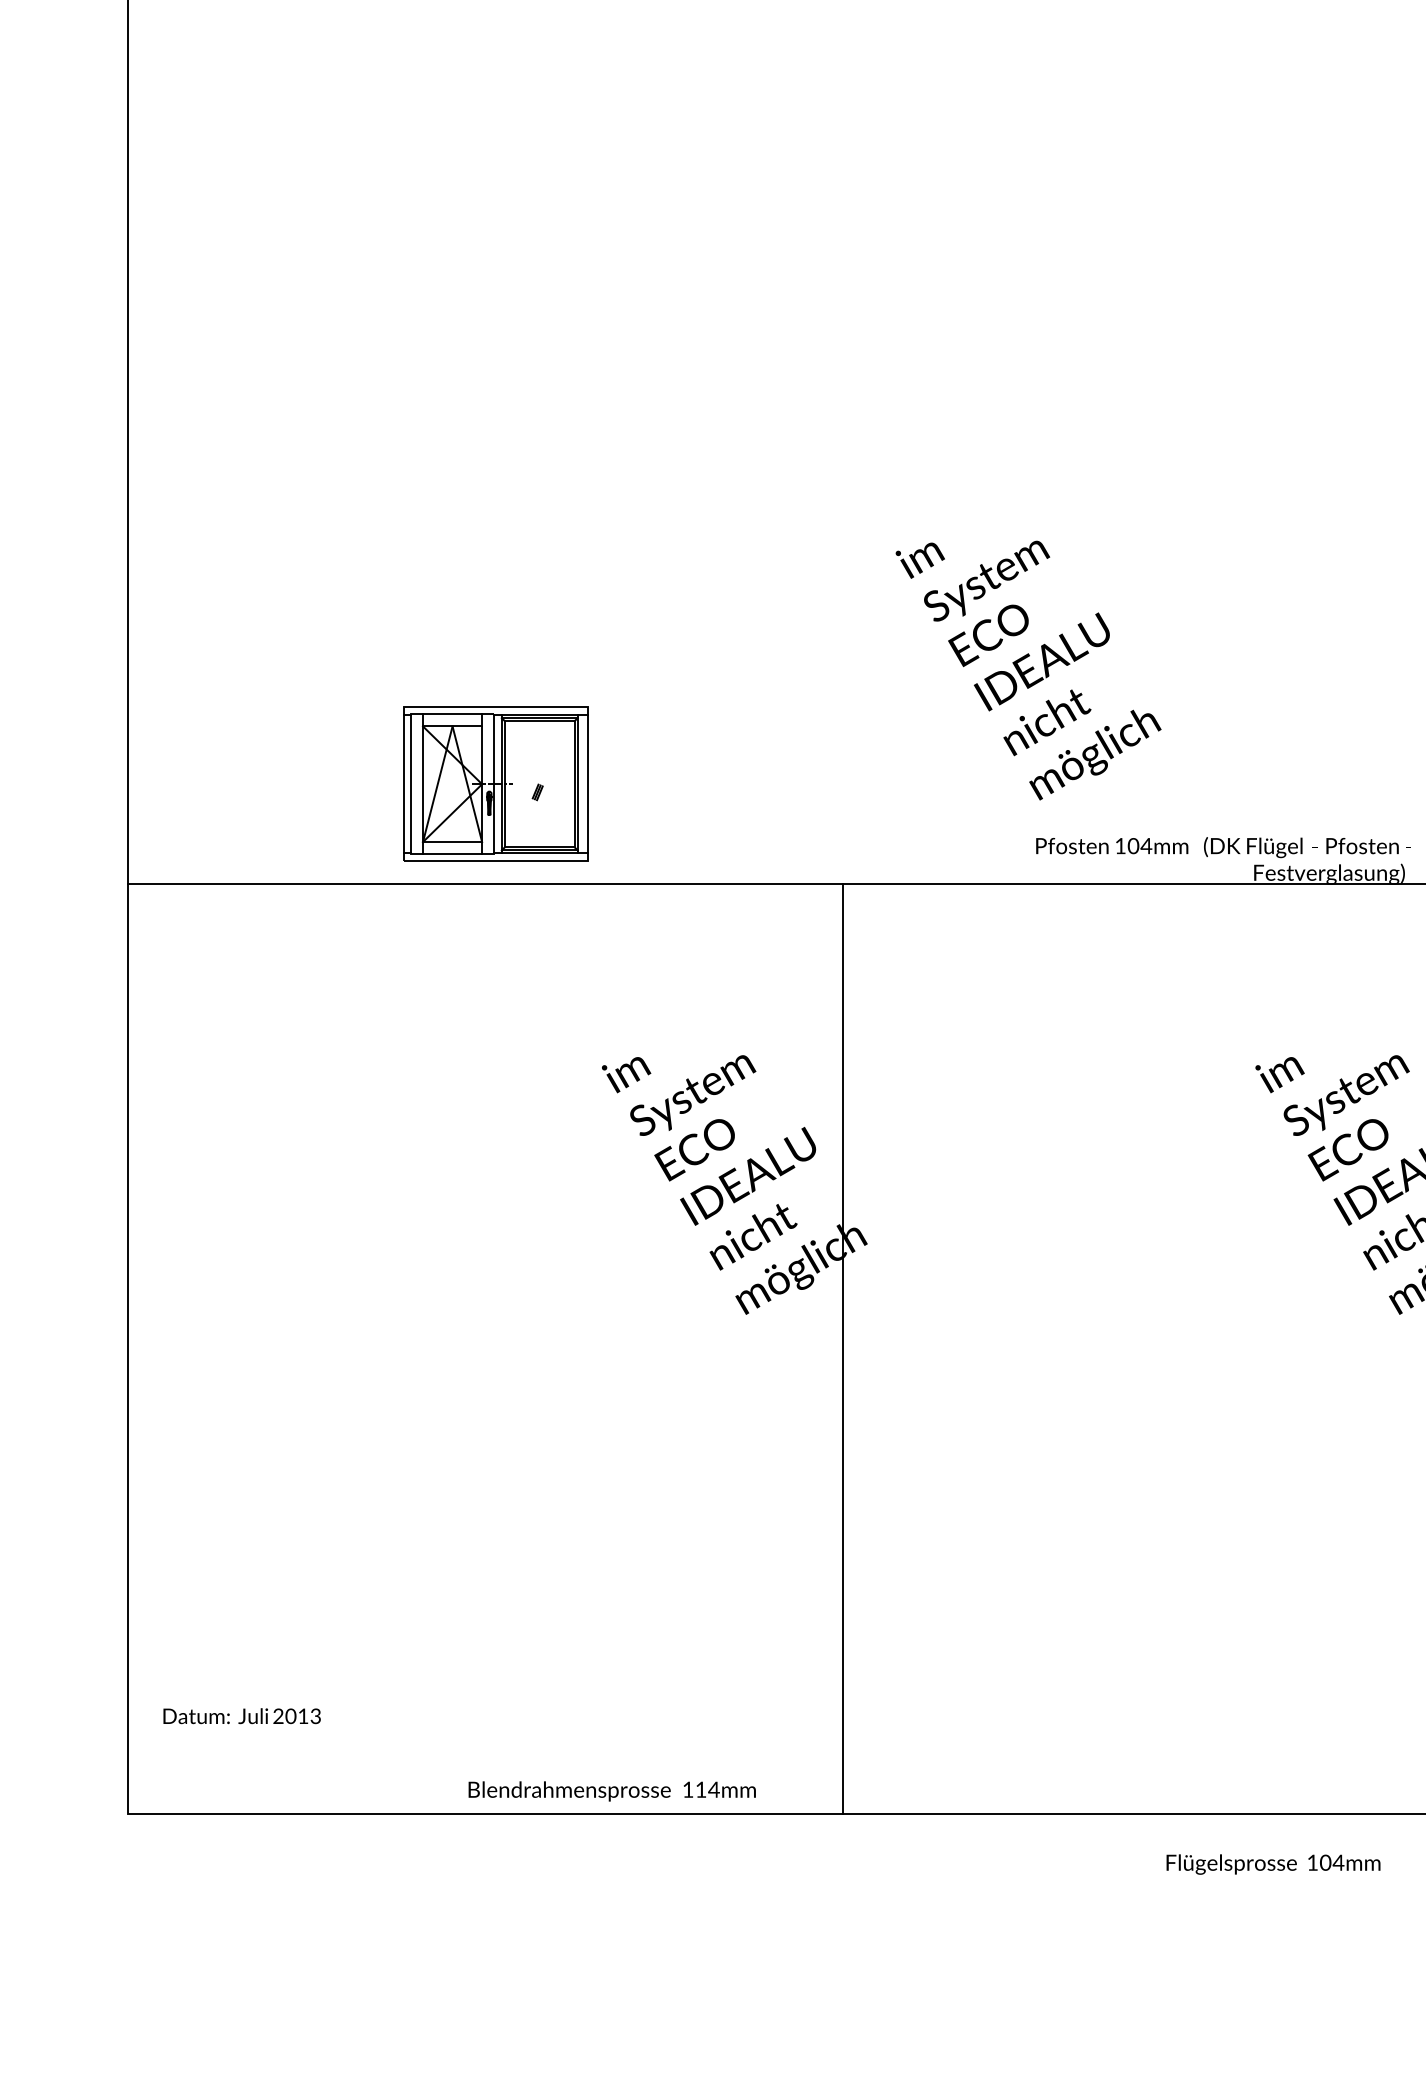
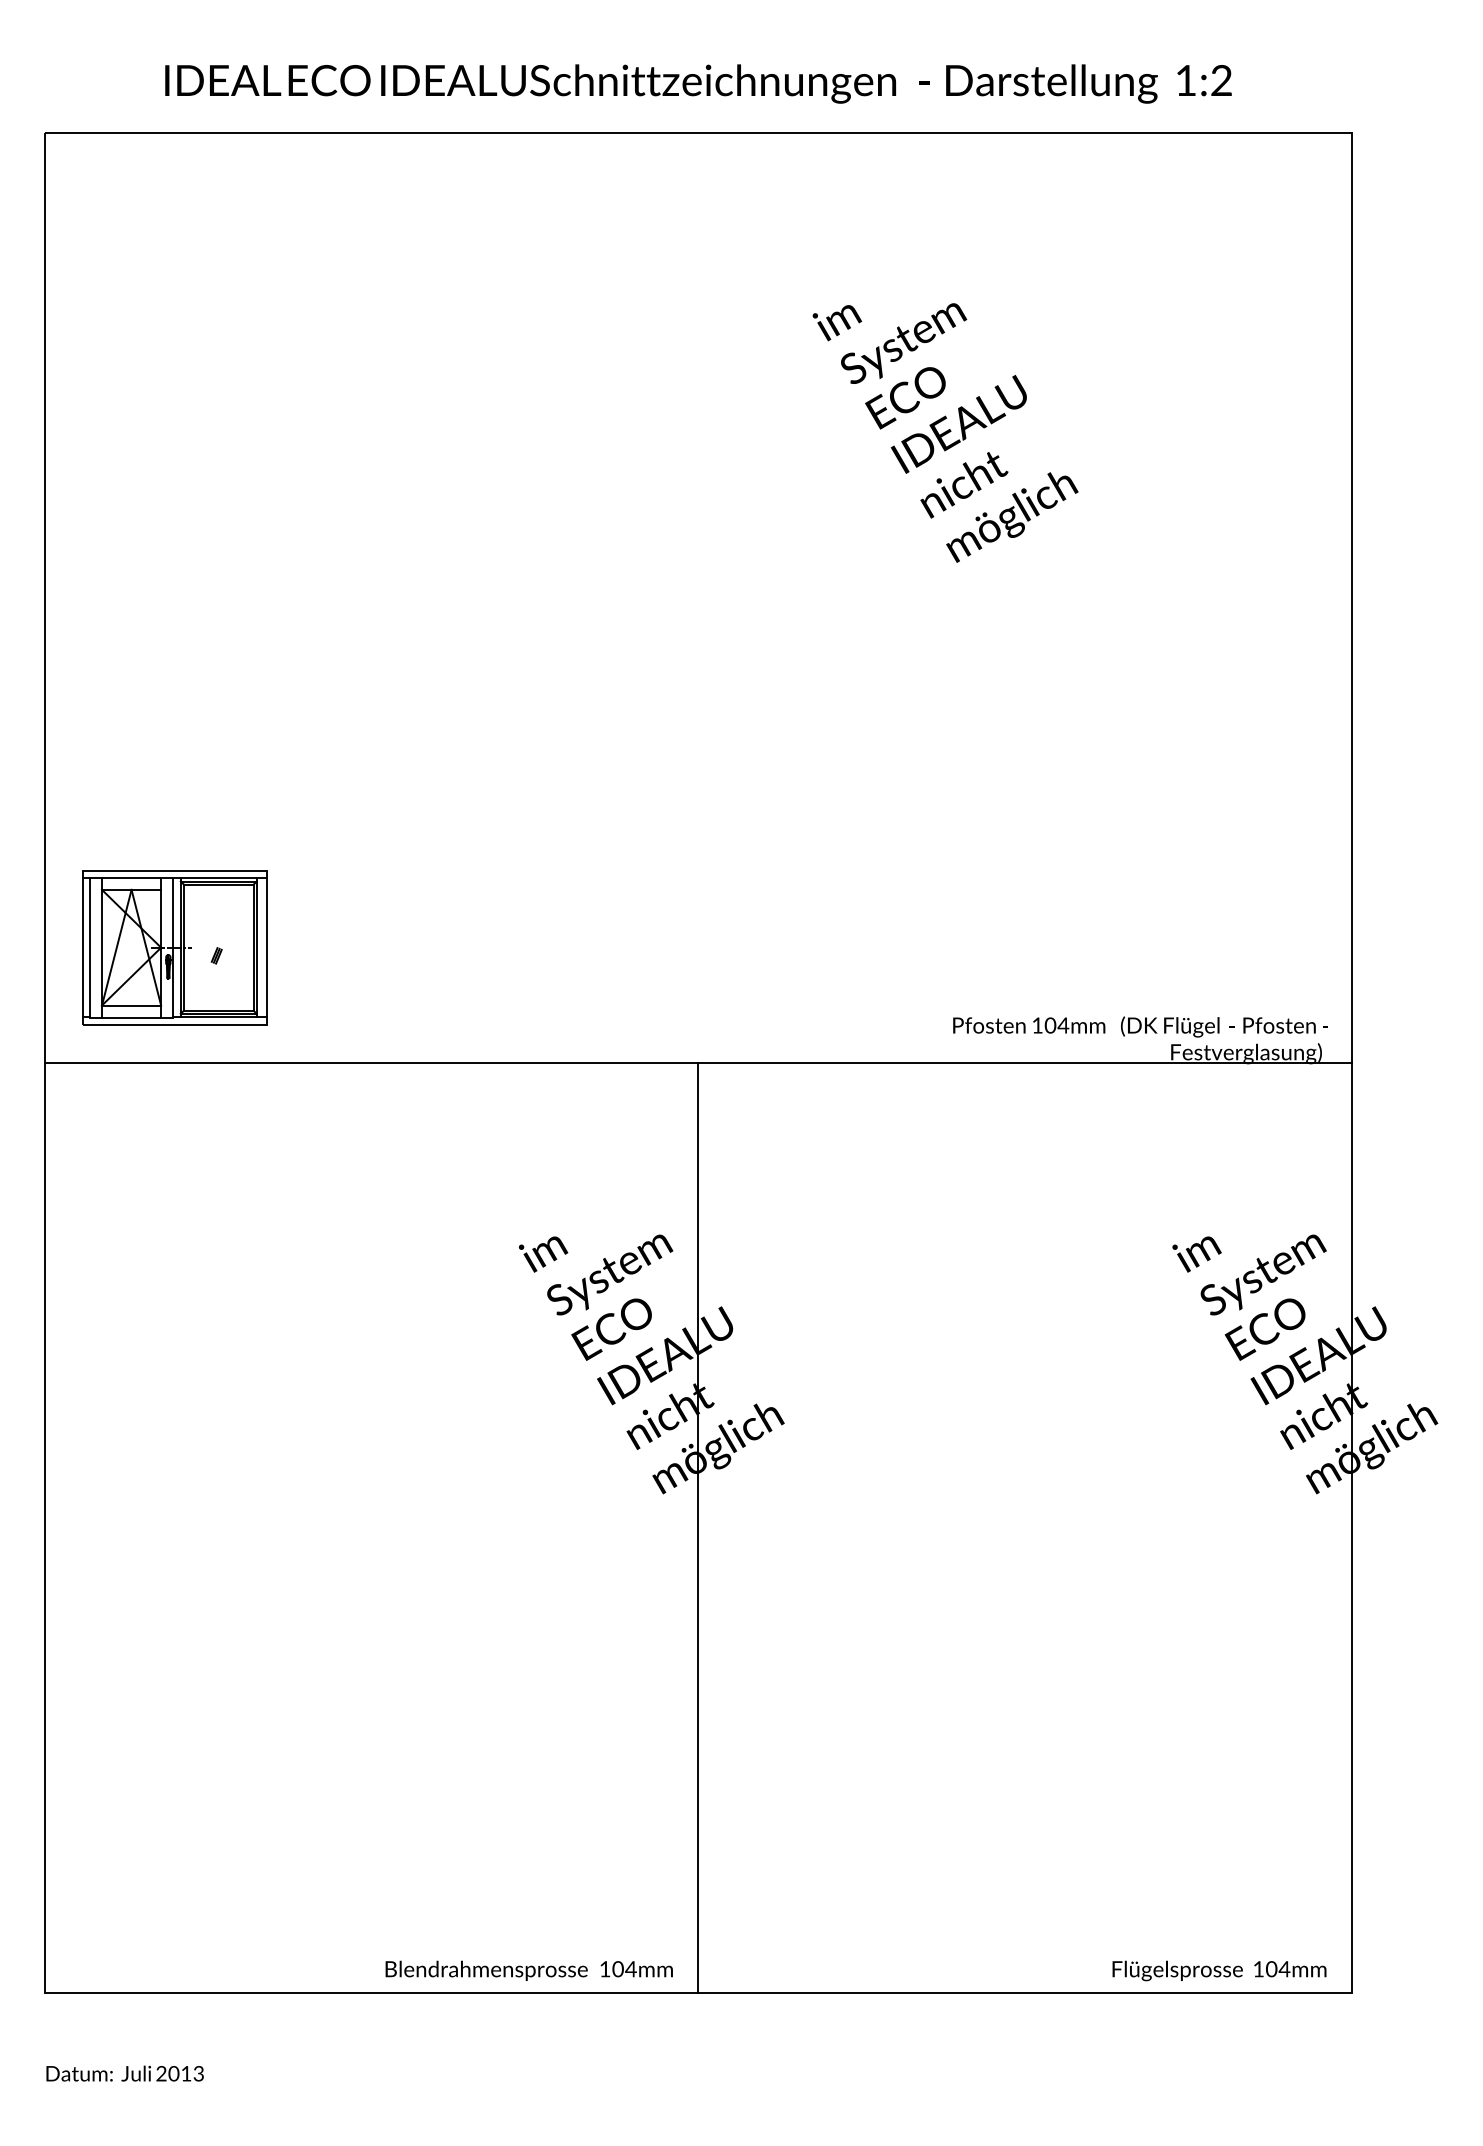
text: (1028, 670) -> (945, 432), moved
part: (495, 784) -> (174, 947), moved
line: (843, 1349) -> (698, 1528), moved
text: (241, 1716) -> (124, 2073), moved
text: (700, 1790) -> (617, 1969), 114mm -> 104mm
text: (1273, 1864) -> (1219, 1970), moved

